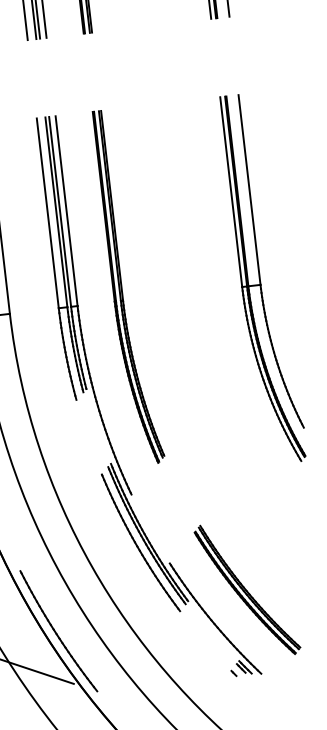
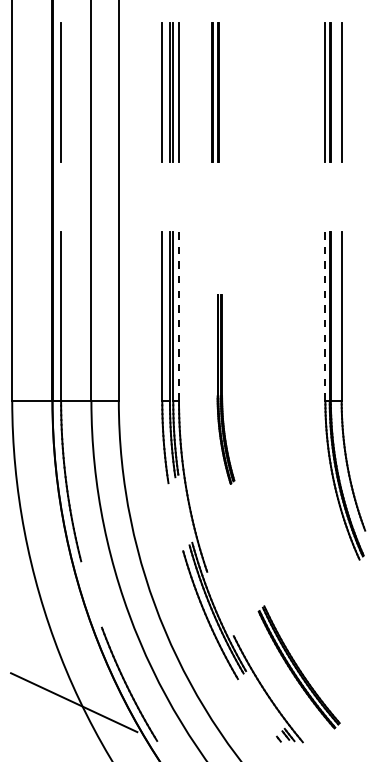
line: (231, 193) -> (325, 317), solid -> dashed
line: (67, 212) -> (179, 317), solid -> dashed
part: (128, 287) -> (225, 389), size x0.6

